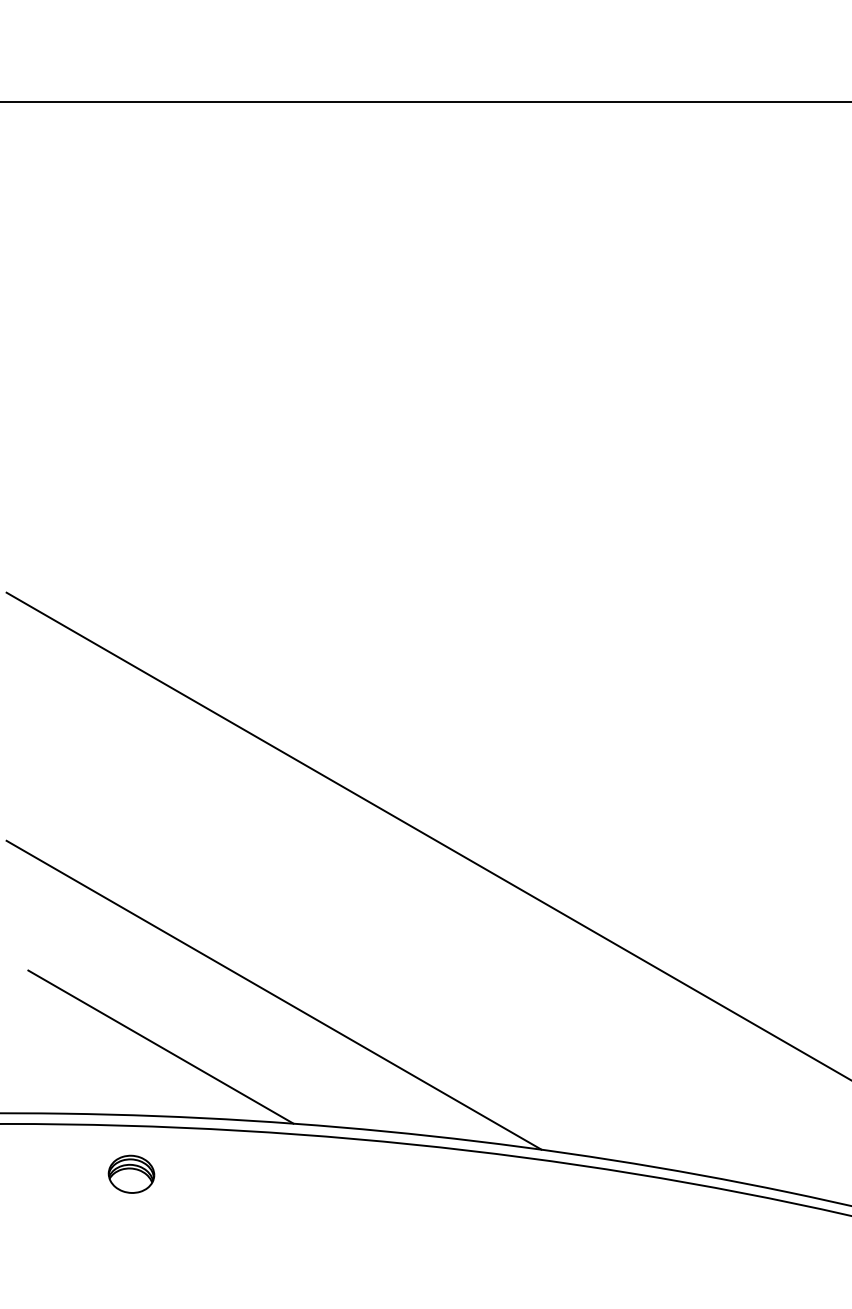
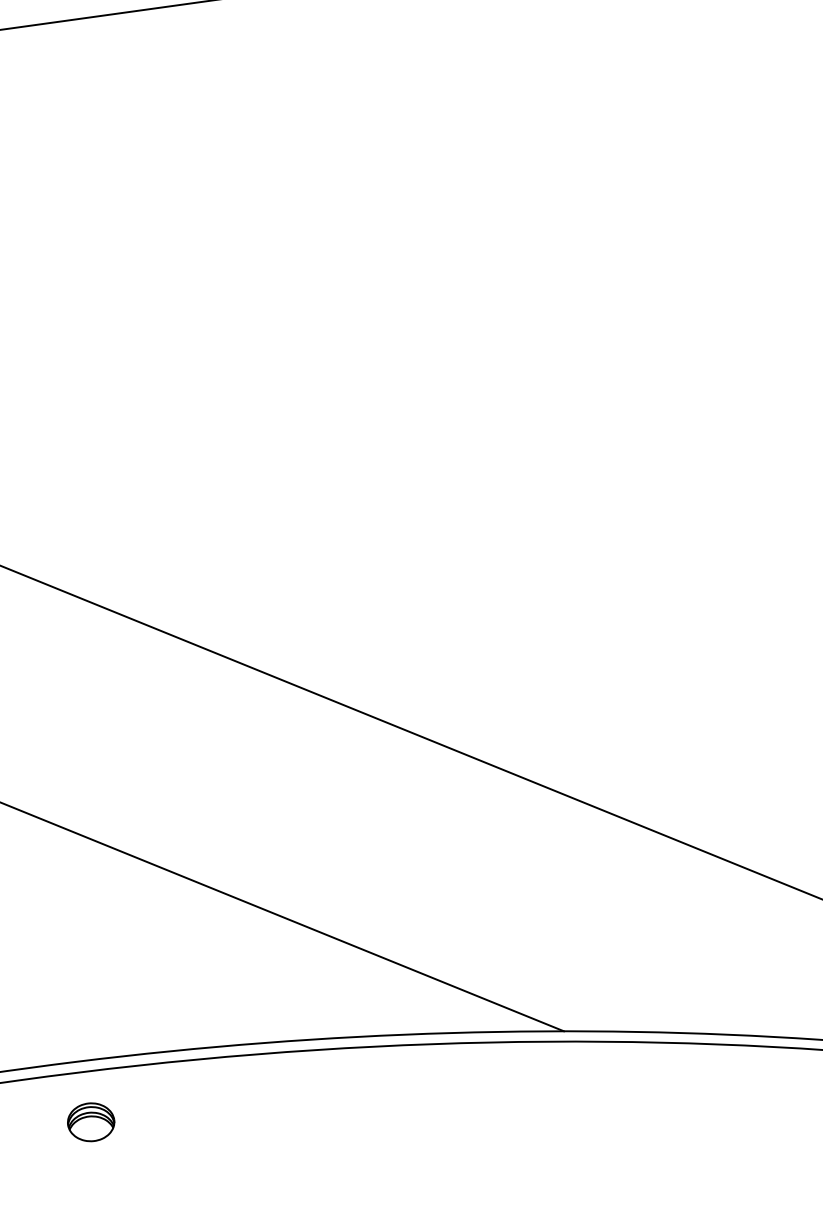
line: (160, 1046) -> (164, 980), removed
part: (131, 1173) -> (91, 1121), moved

